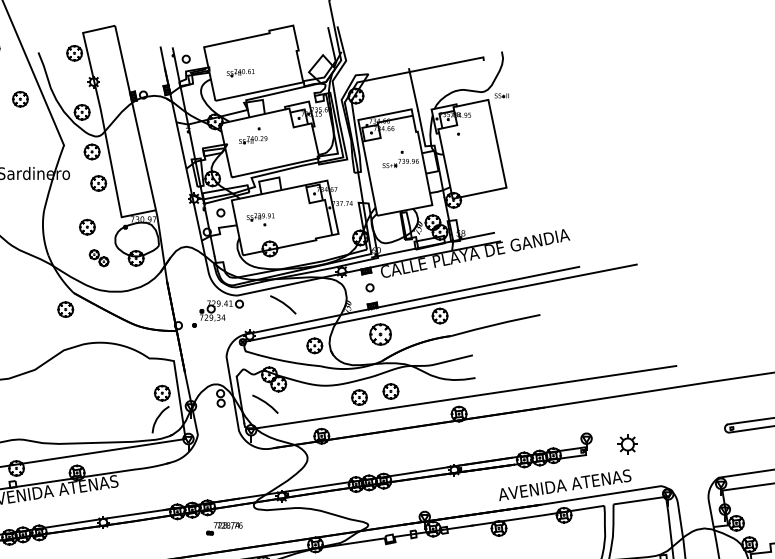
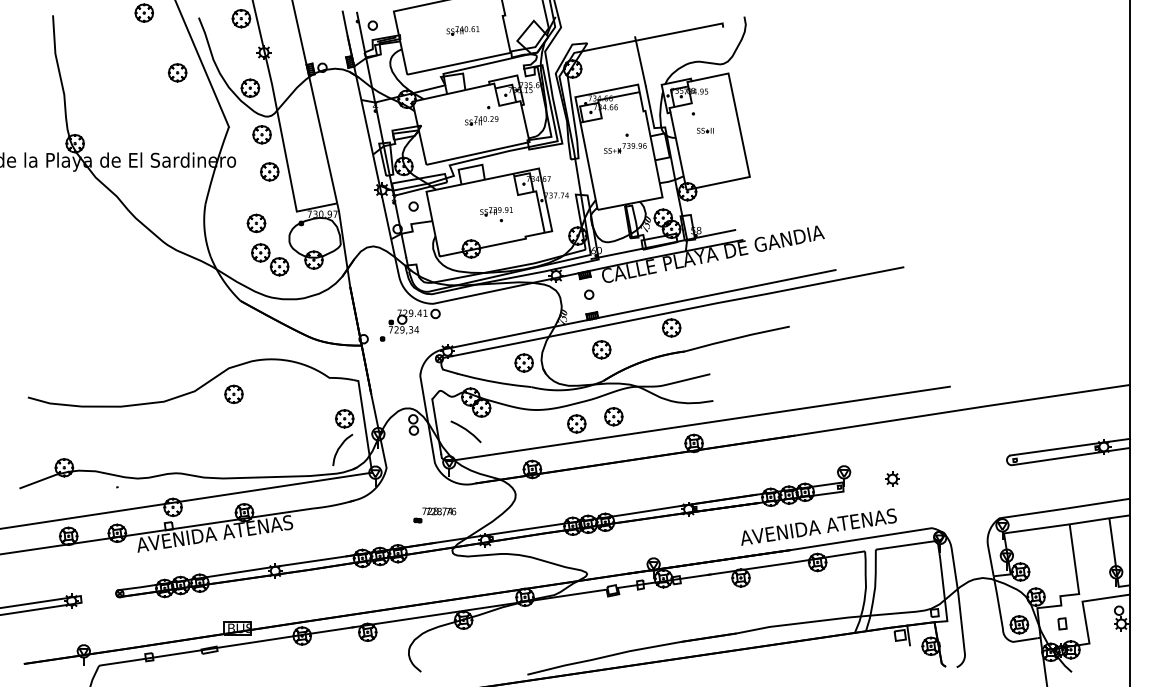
part: (240, 72) -> (462, 30), moved
part: (501, 95) -> (705, 130), moved
part: (253, 135) -> (481, 115), moved
part: (260, 219) -> (496, 214), moved
part: (99, 257) -> (270, 259), size x1.67
line: (282, 303) -> (486, 313), removed
part: (65, 308) -> (233, 393), moved
part: (380, 334) -> (601, 349), size x0.71
part: (627, 443) -> (892, 478), size x0.62
part: (224, 528) -> (434, 515), moved

